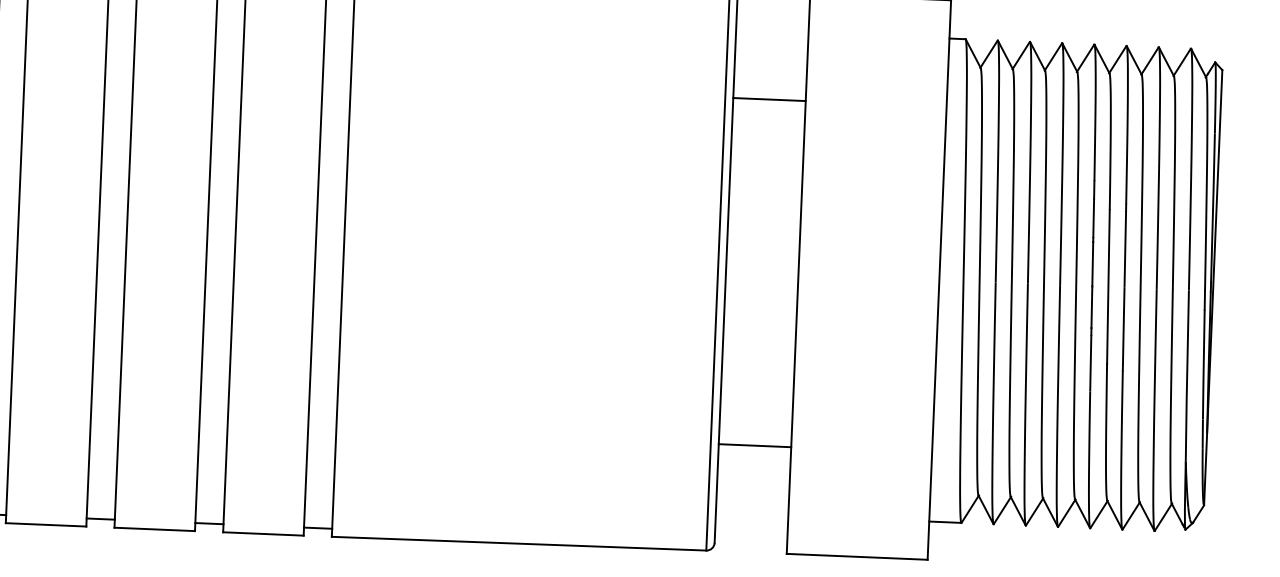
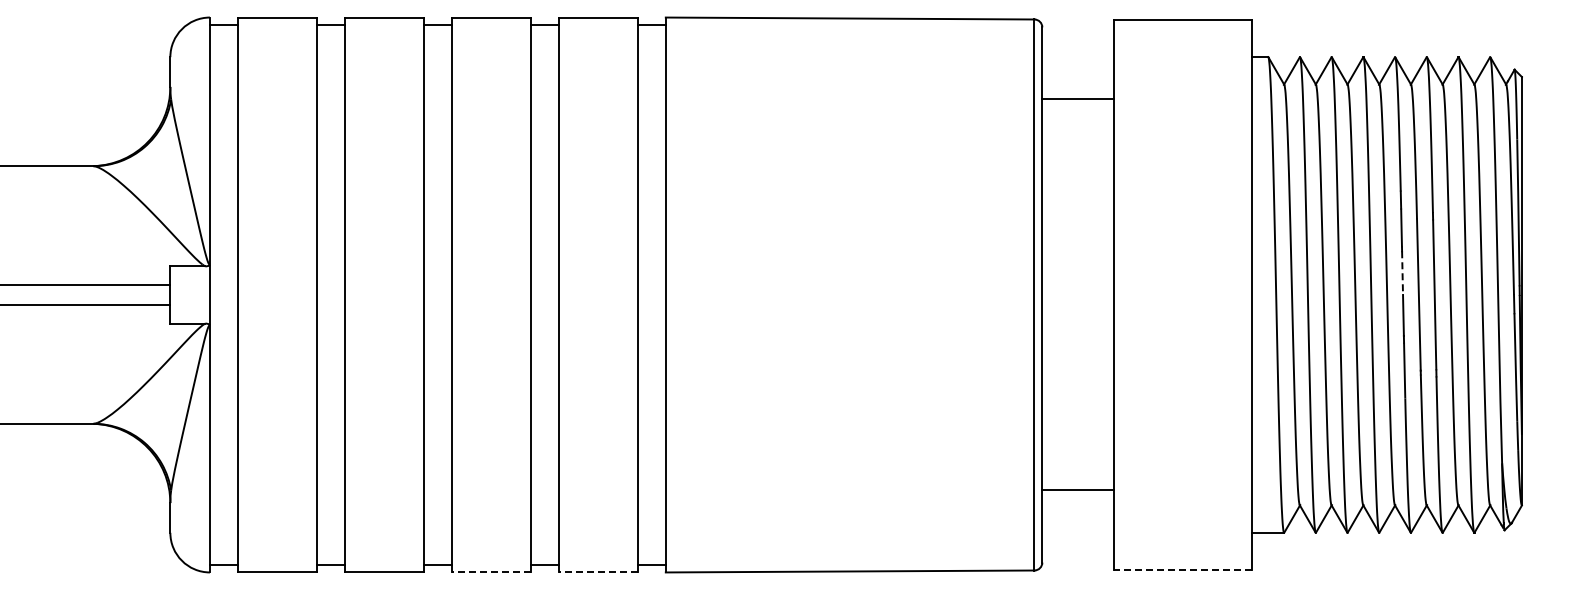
line: (769, 99) -> (1077, 98), moved
line: (1092, 264) -> (1402, 273), solid -> dashed
line: (754, 445) -> (1077, 490), moved
line: (154, 529) -> (491, 572), solid -> dashed
line: (263, 534) -> (598, 572), solid -> dashed
line: (856, 556) -> (1182, 570), solid -> dashed

